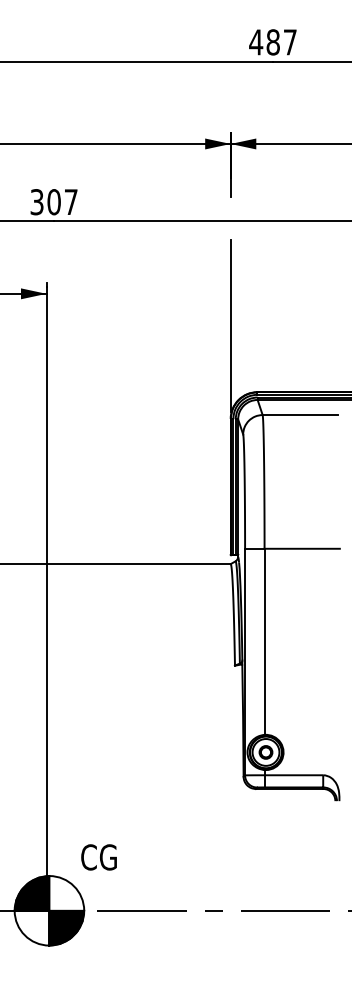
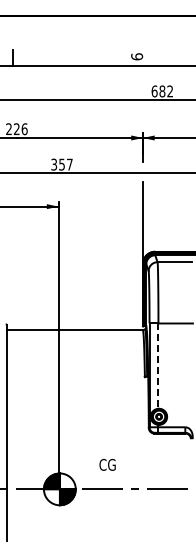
text: (271, 42) -> (161, 91), 487 -> 682
text: (55, 201) -> (62, 164), 307 -> 357
line: (264, 642) -> (158, 366), solid -> dashed
text: (98, 856) -> (107, 464), moved

